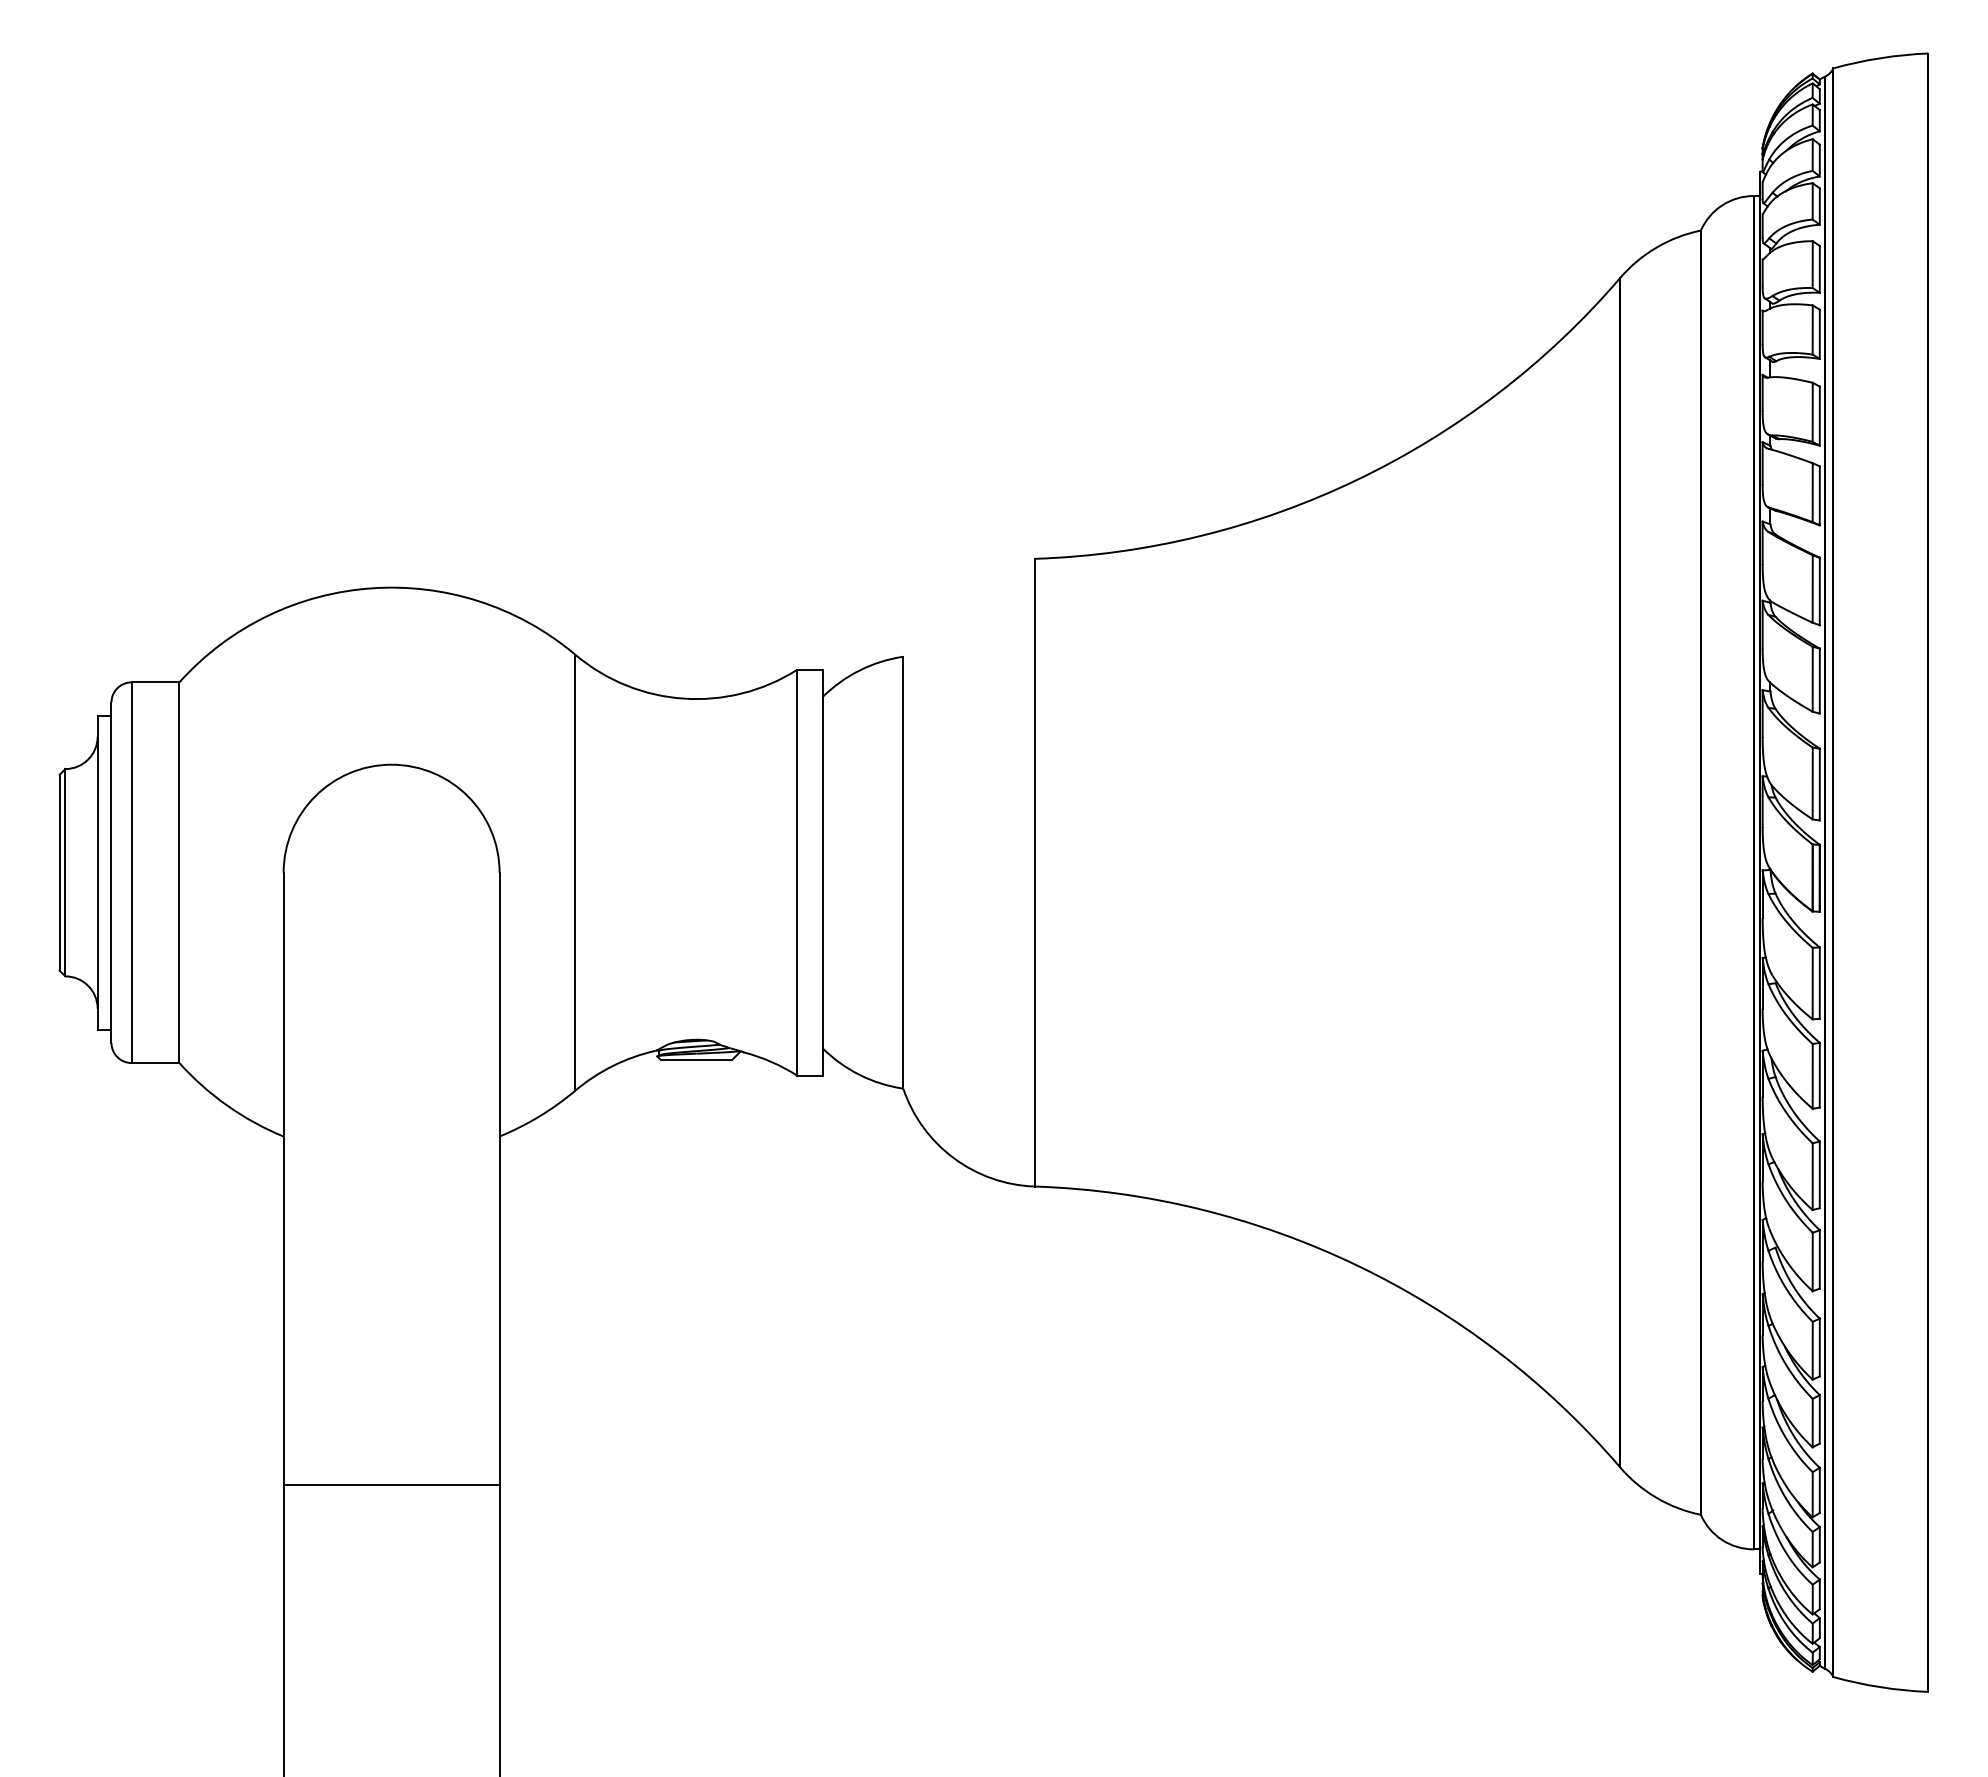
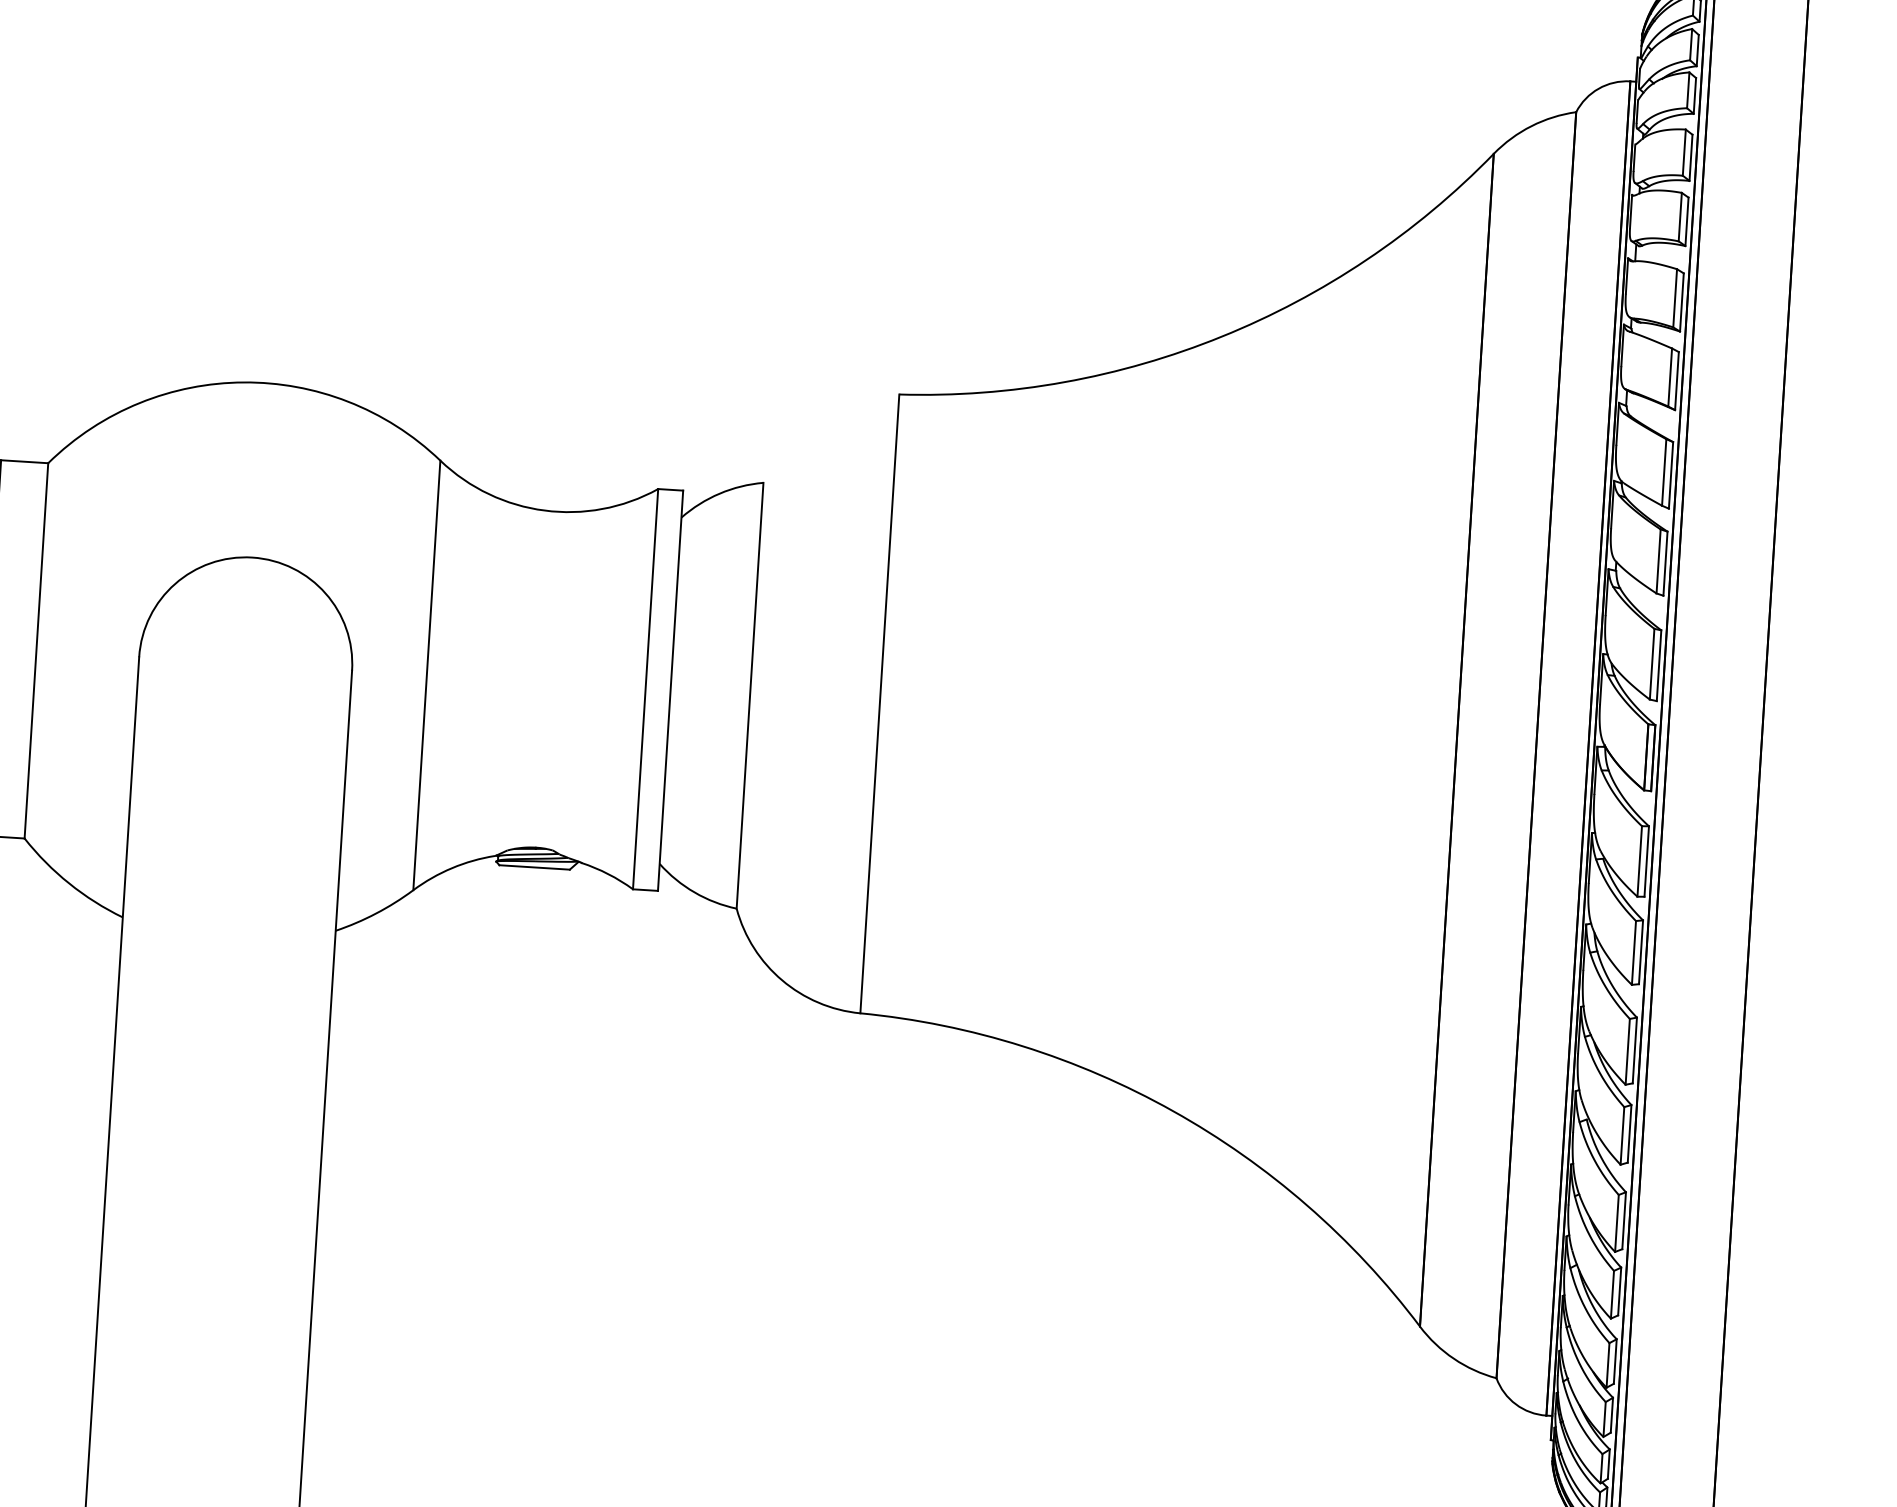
line: (391, 1484) -> (207, 1267), removed

